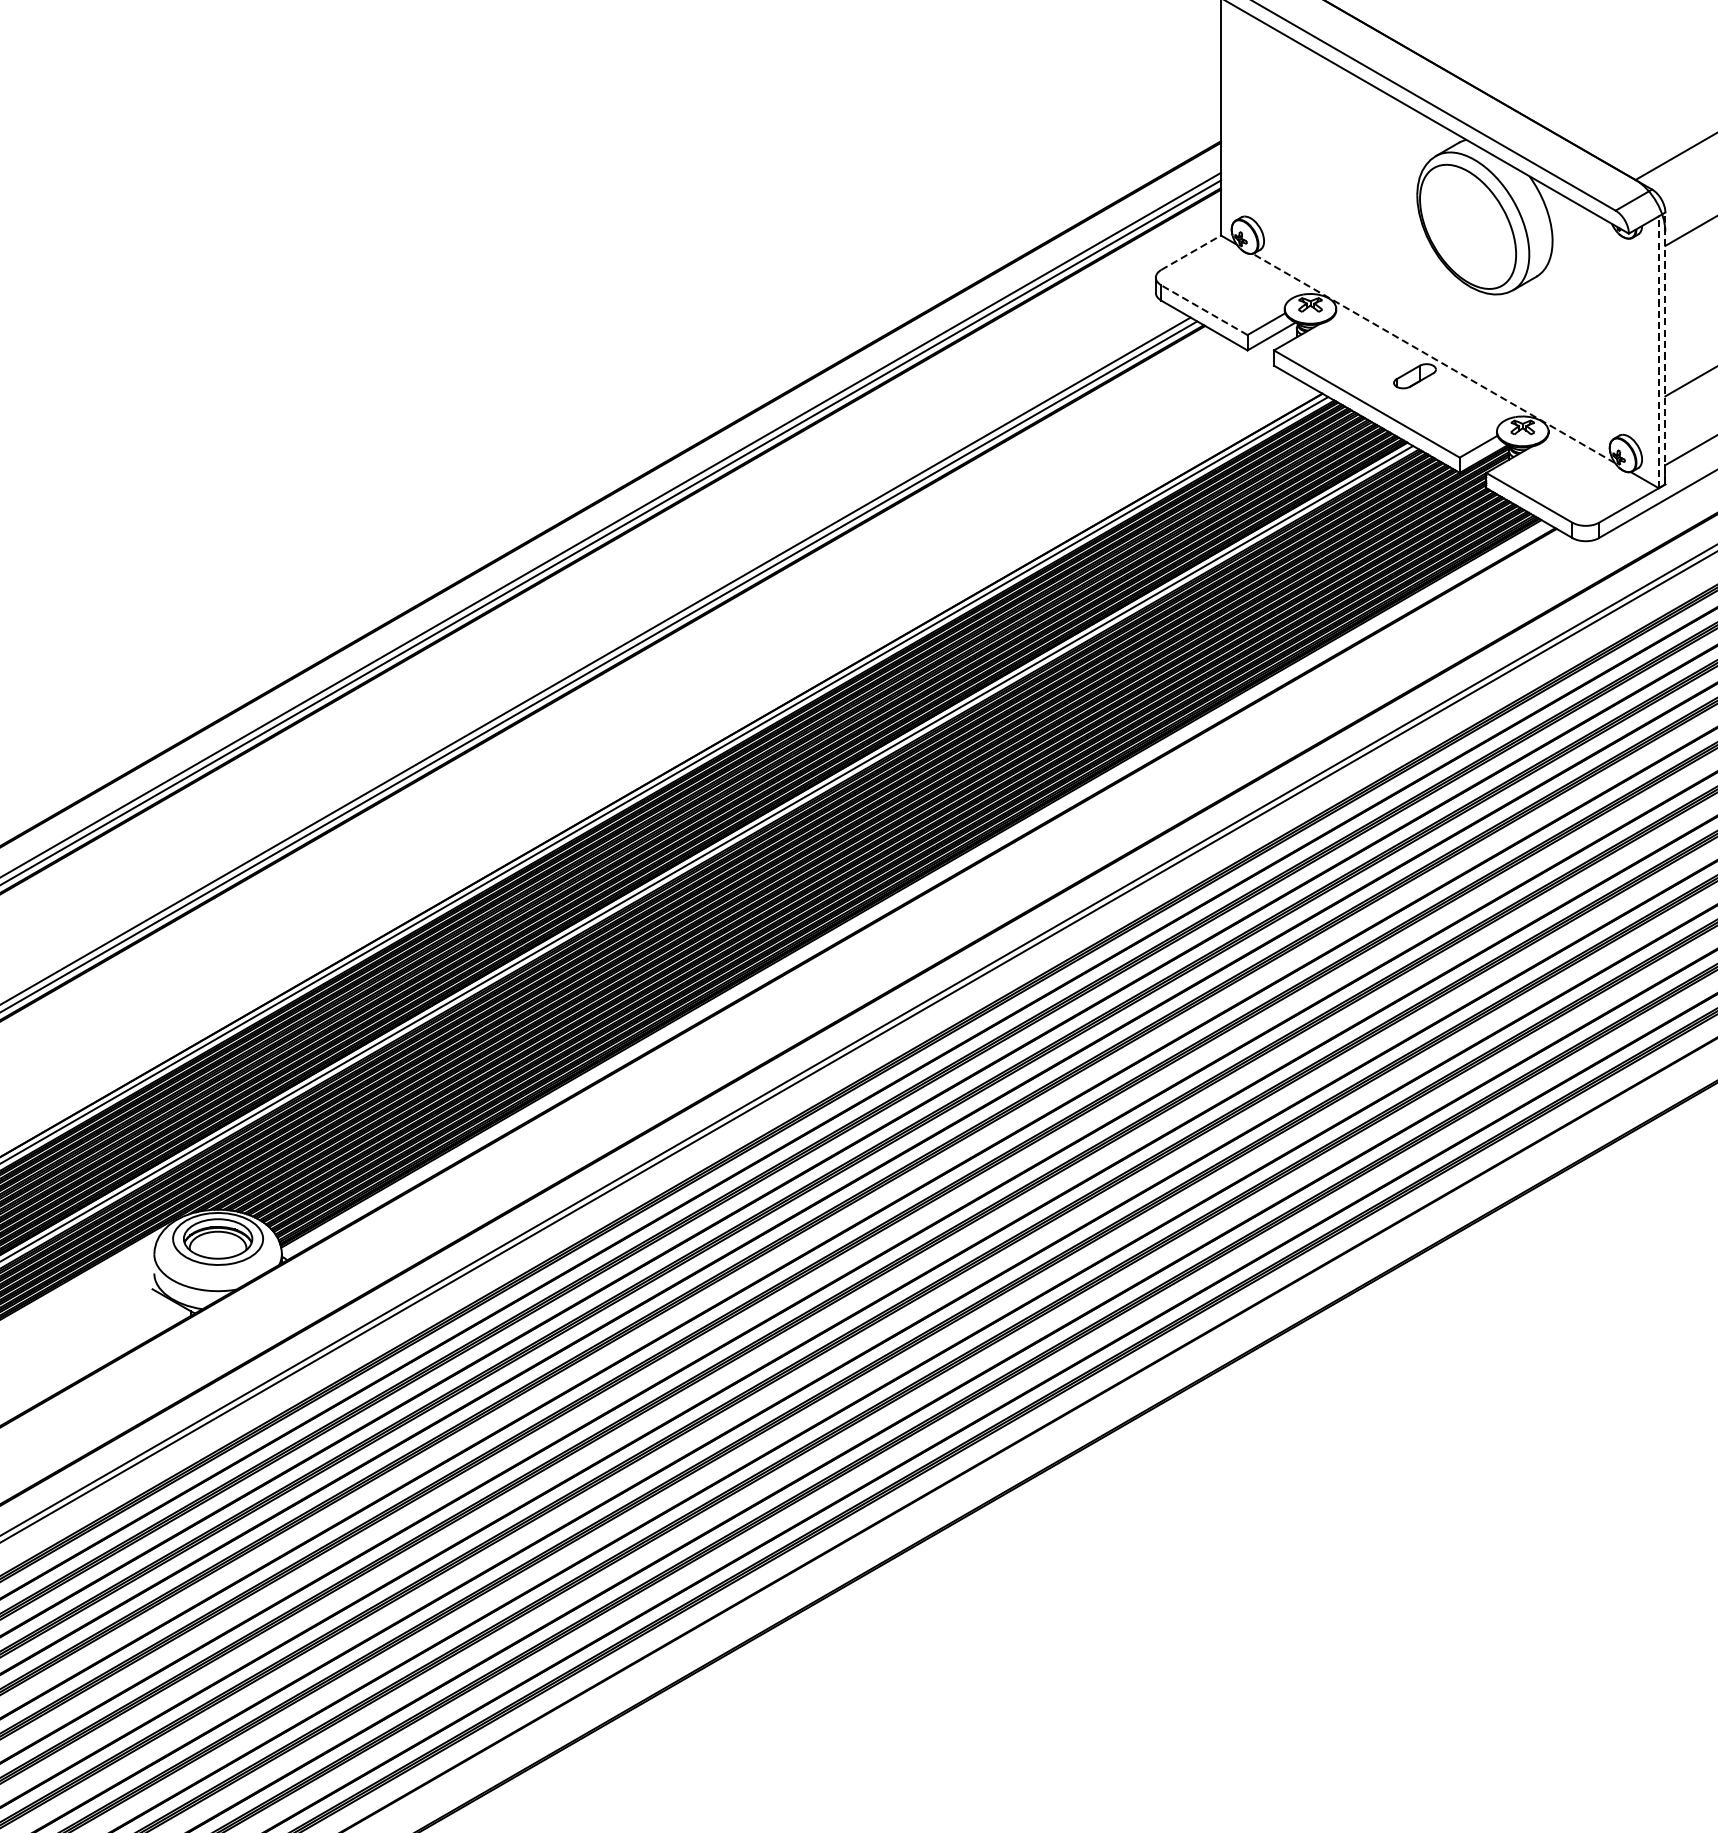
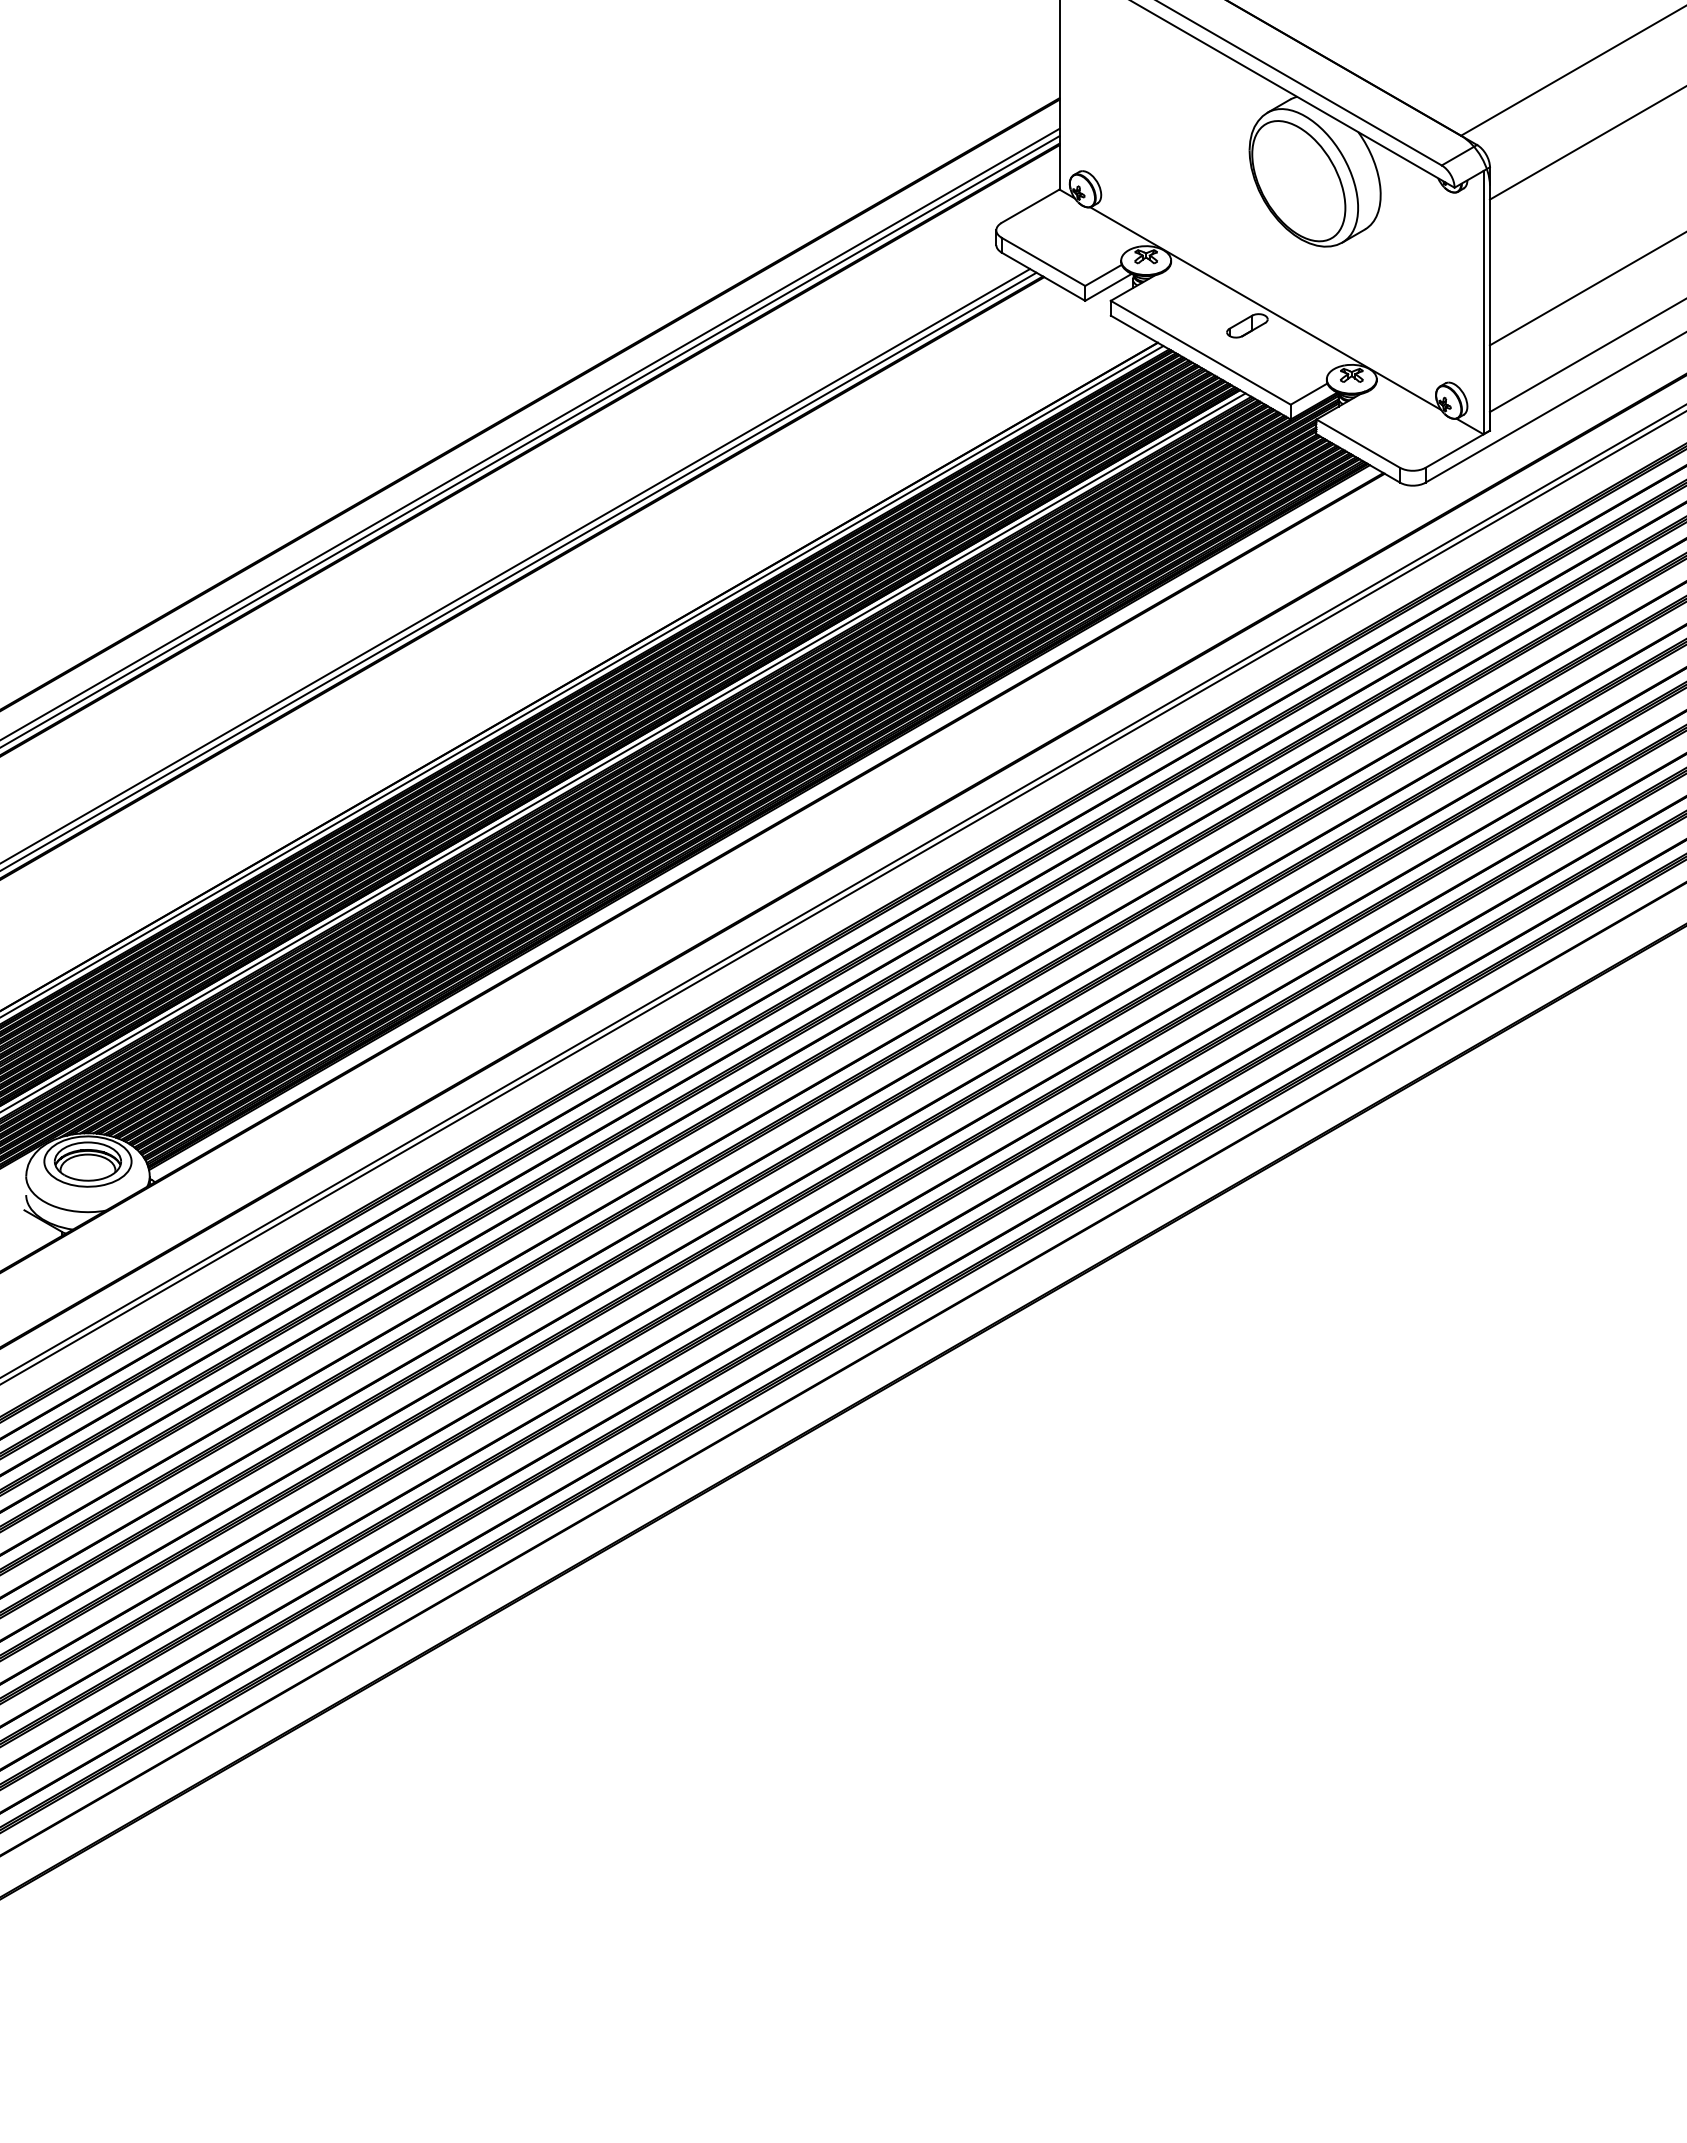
line: (1191, 251) -> (1030, 205), dashed -> solid
line: (1203, 309) -> (1042, 261), dashed -> solid
line: (1664, 348) -> (1489, 298), dashed -> solid
line: (1658, 352) -> (1483, 302), dashed -> solid
line: (1433, 358) -> (1265, 308), dashed -> solid

